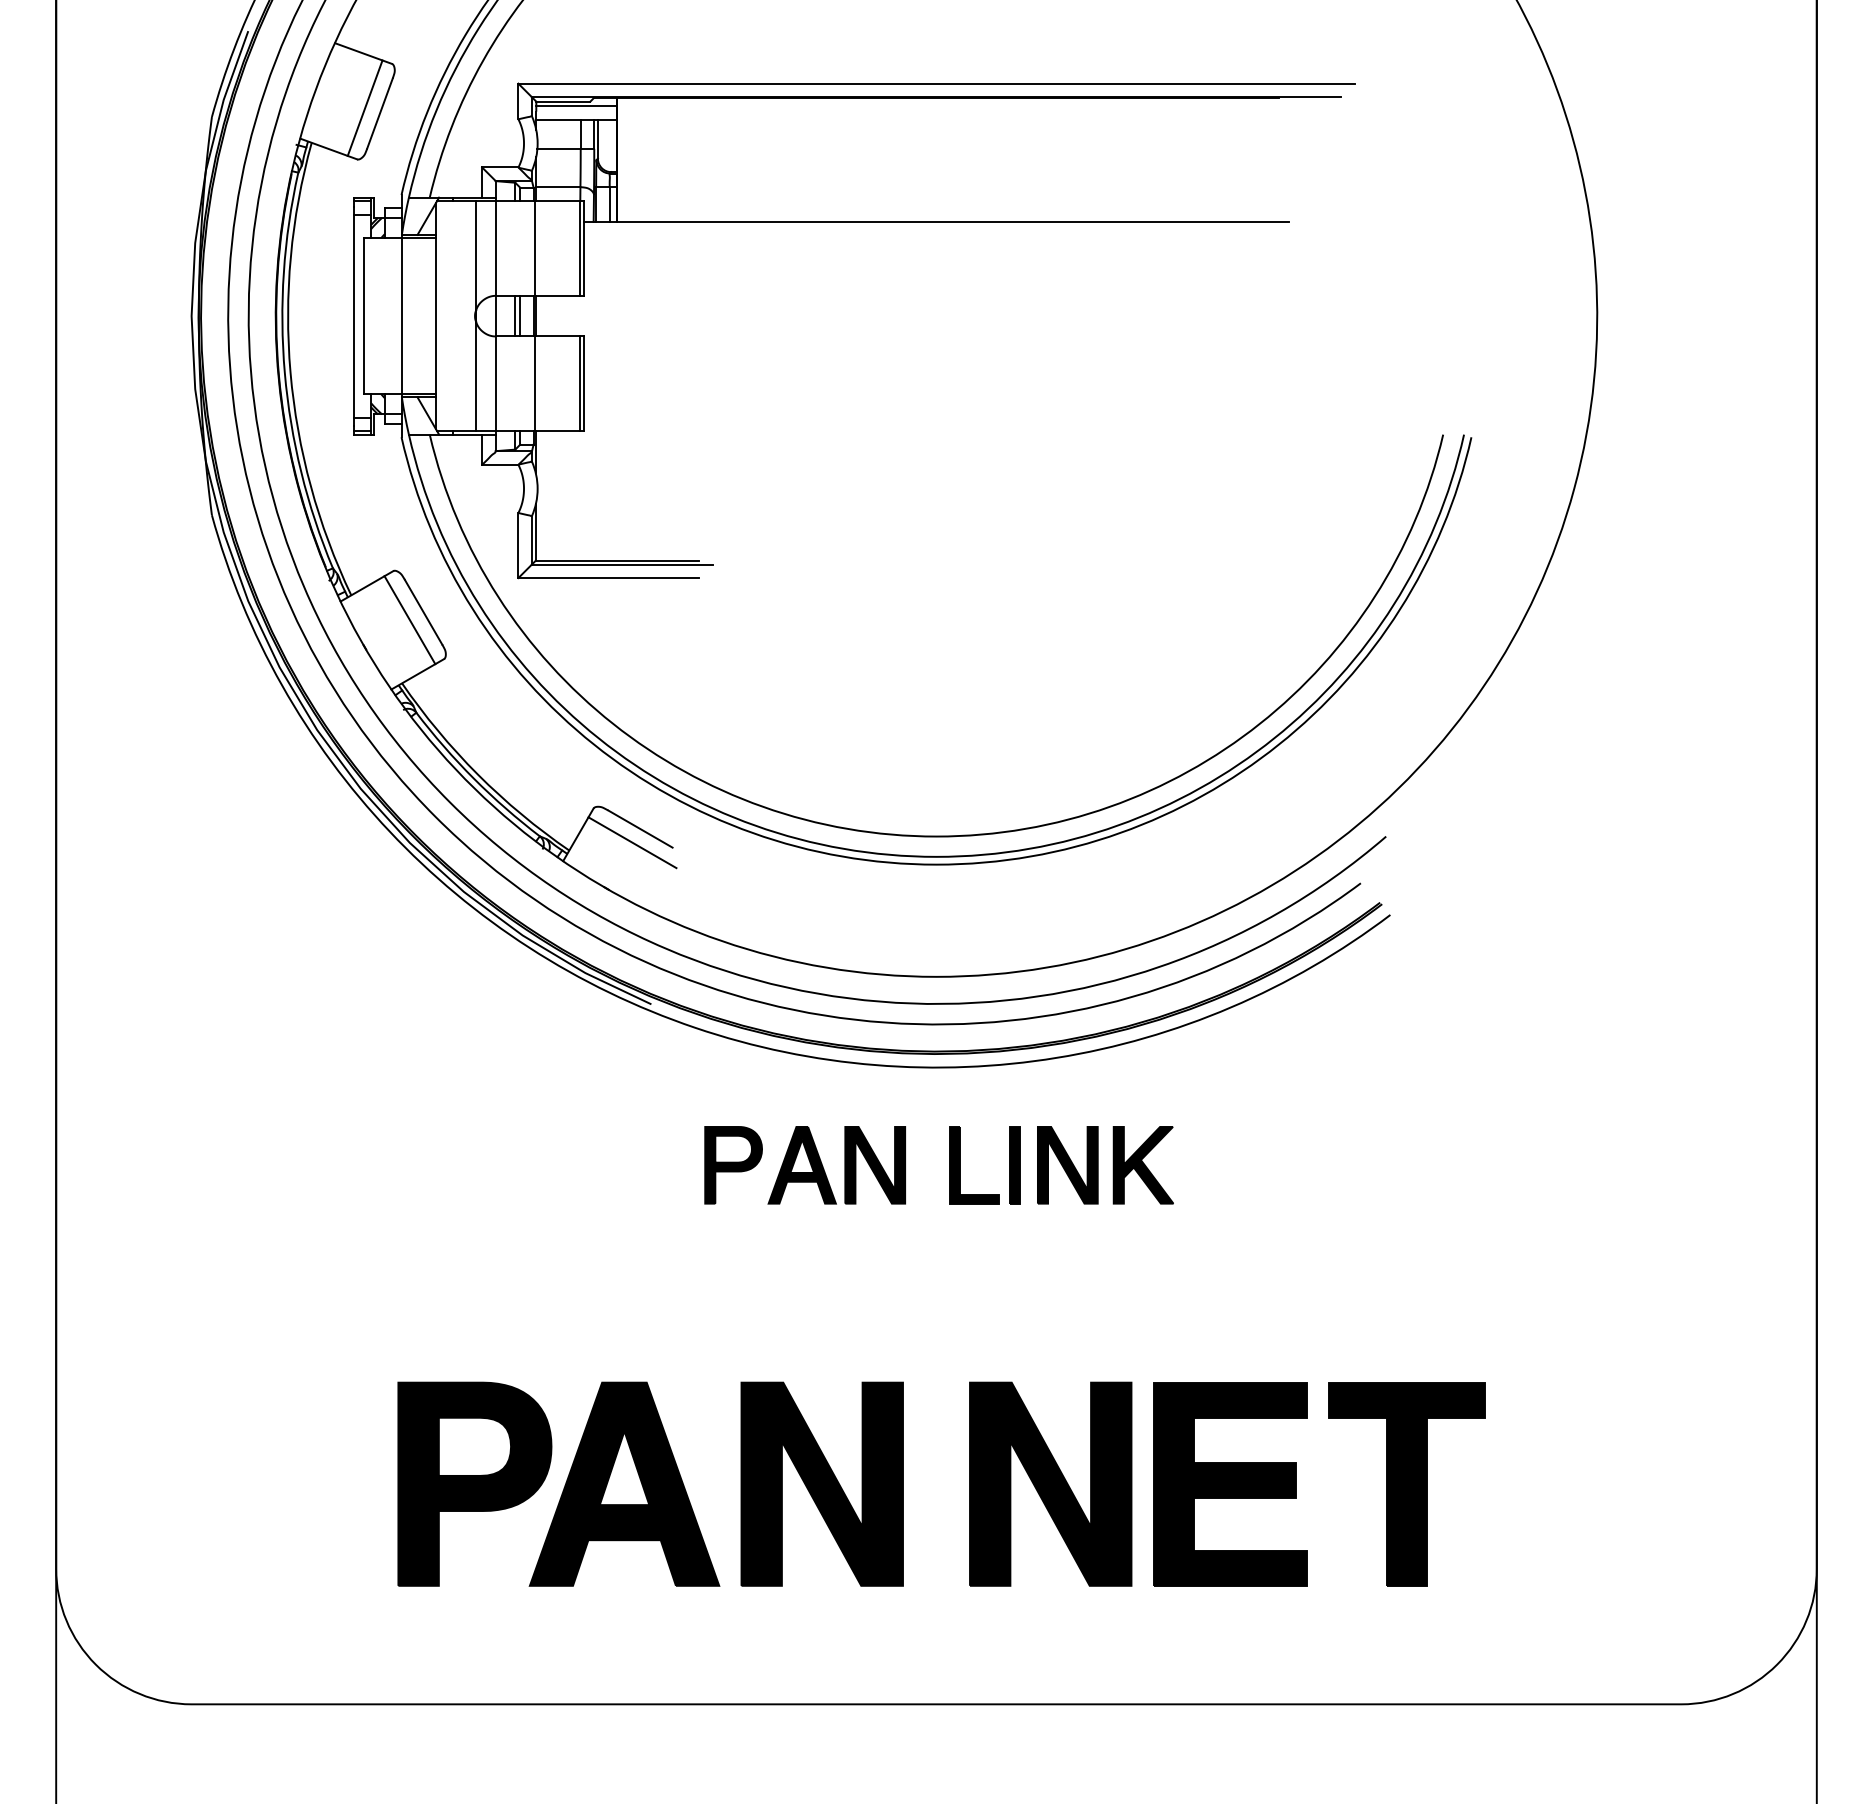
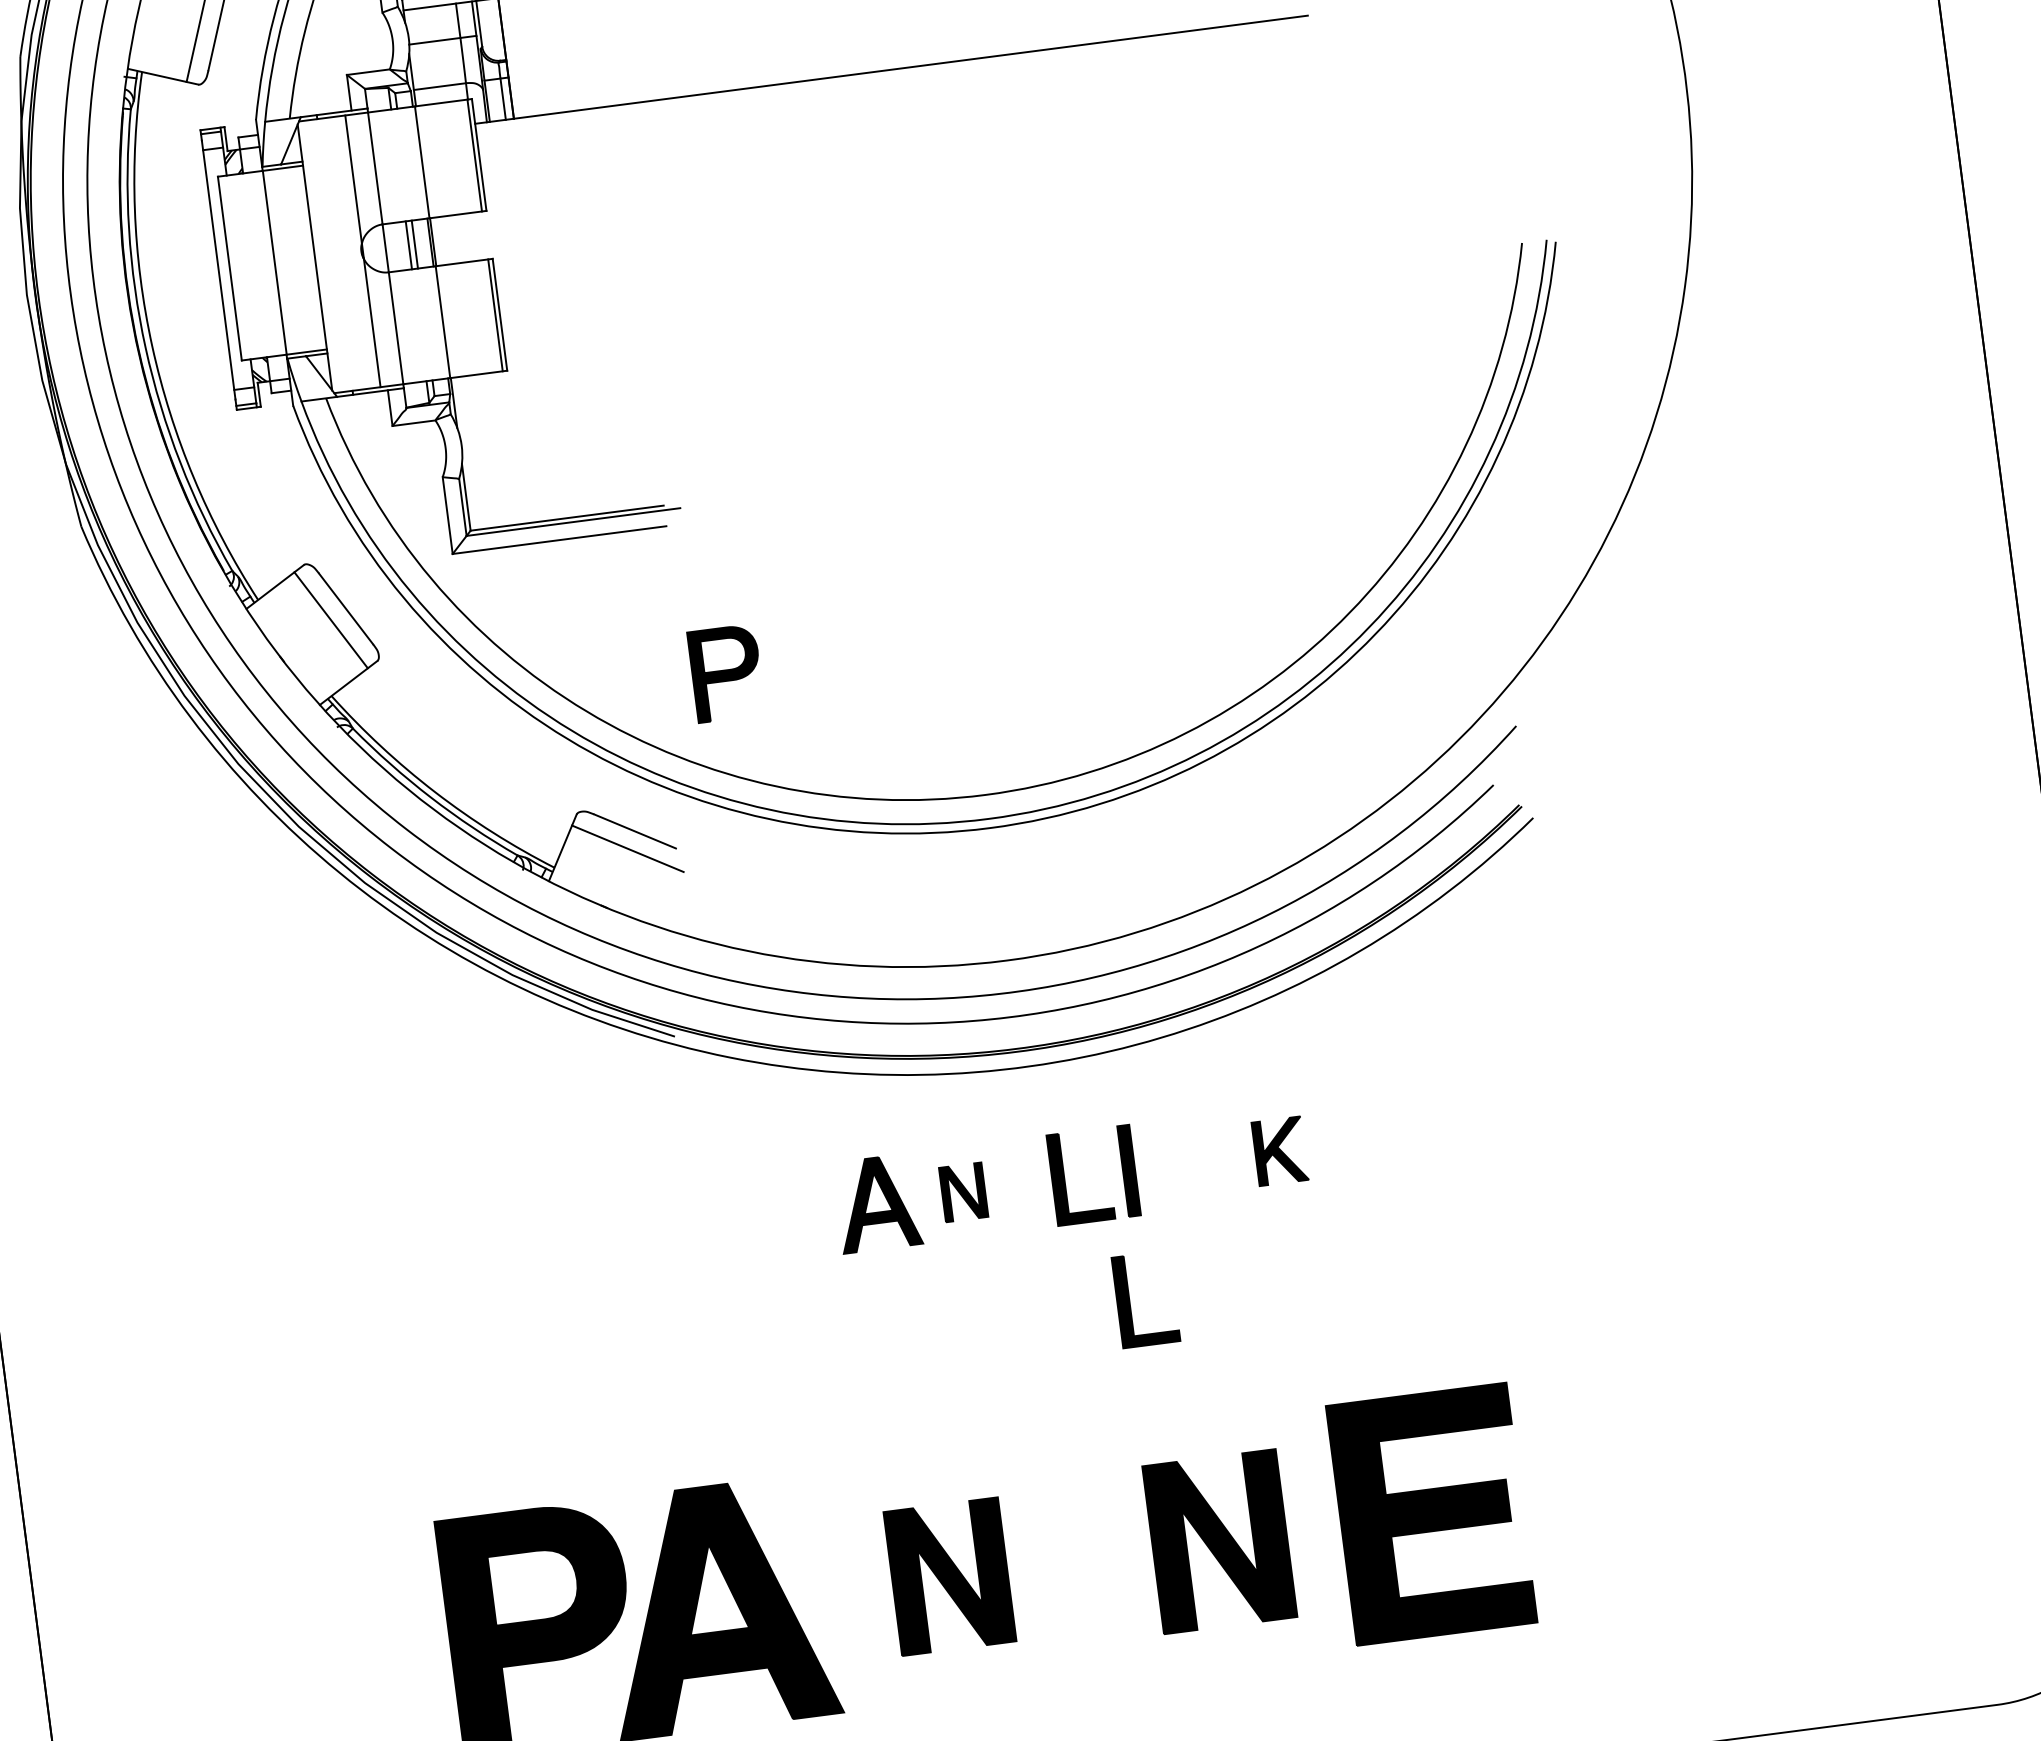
part: (733, 1165) -> (726, 673), moved
part: (874, 1165) -> (962, 1192), size x0.6
part: (1067, 1165) -> (1190, 1163), removed
part: (1142, 1165) -> (1279, 1151), size x0.7
part: (1001, 1274) -> (1129, 1301), added
part: (821, 1483) -> (949, 1576), size x0.6
part: (1050, 1483) -> (1219, 1540), size x0.7
part: (1406, 1484) -> (1639, 1487), removed

